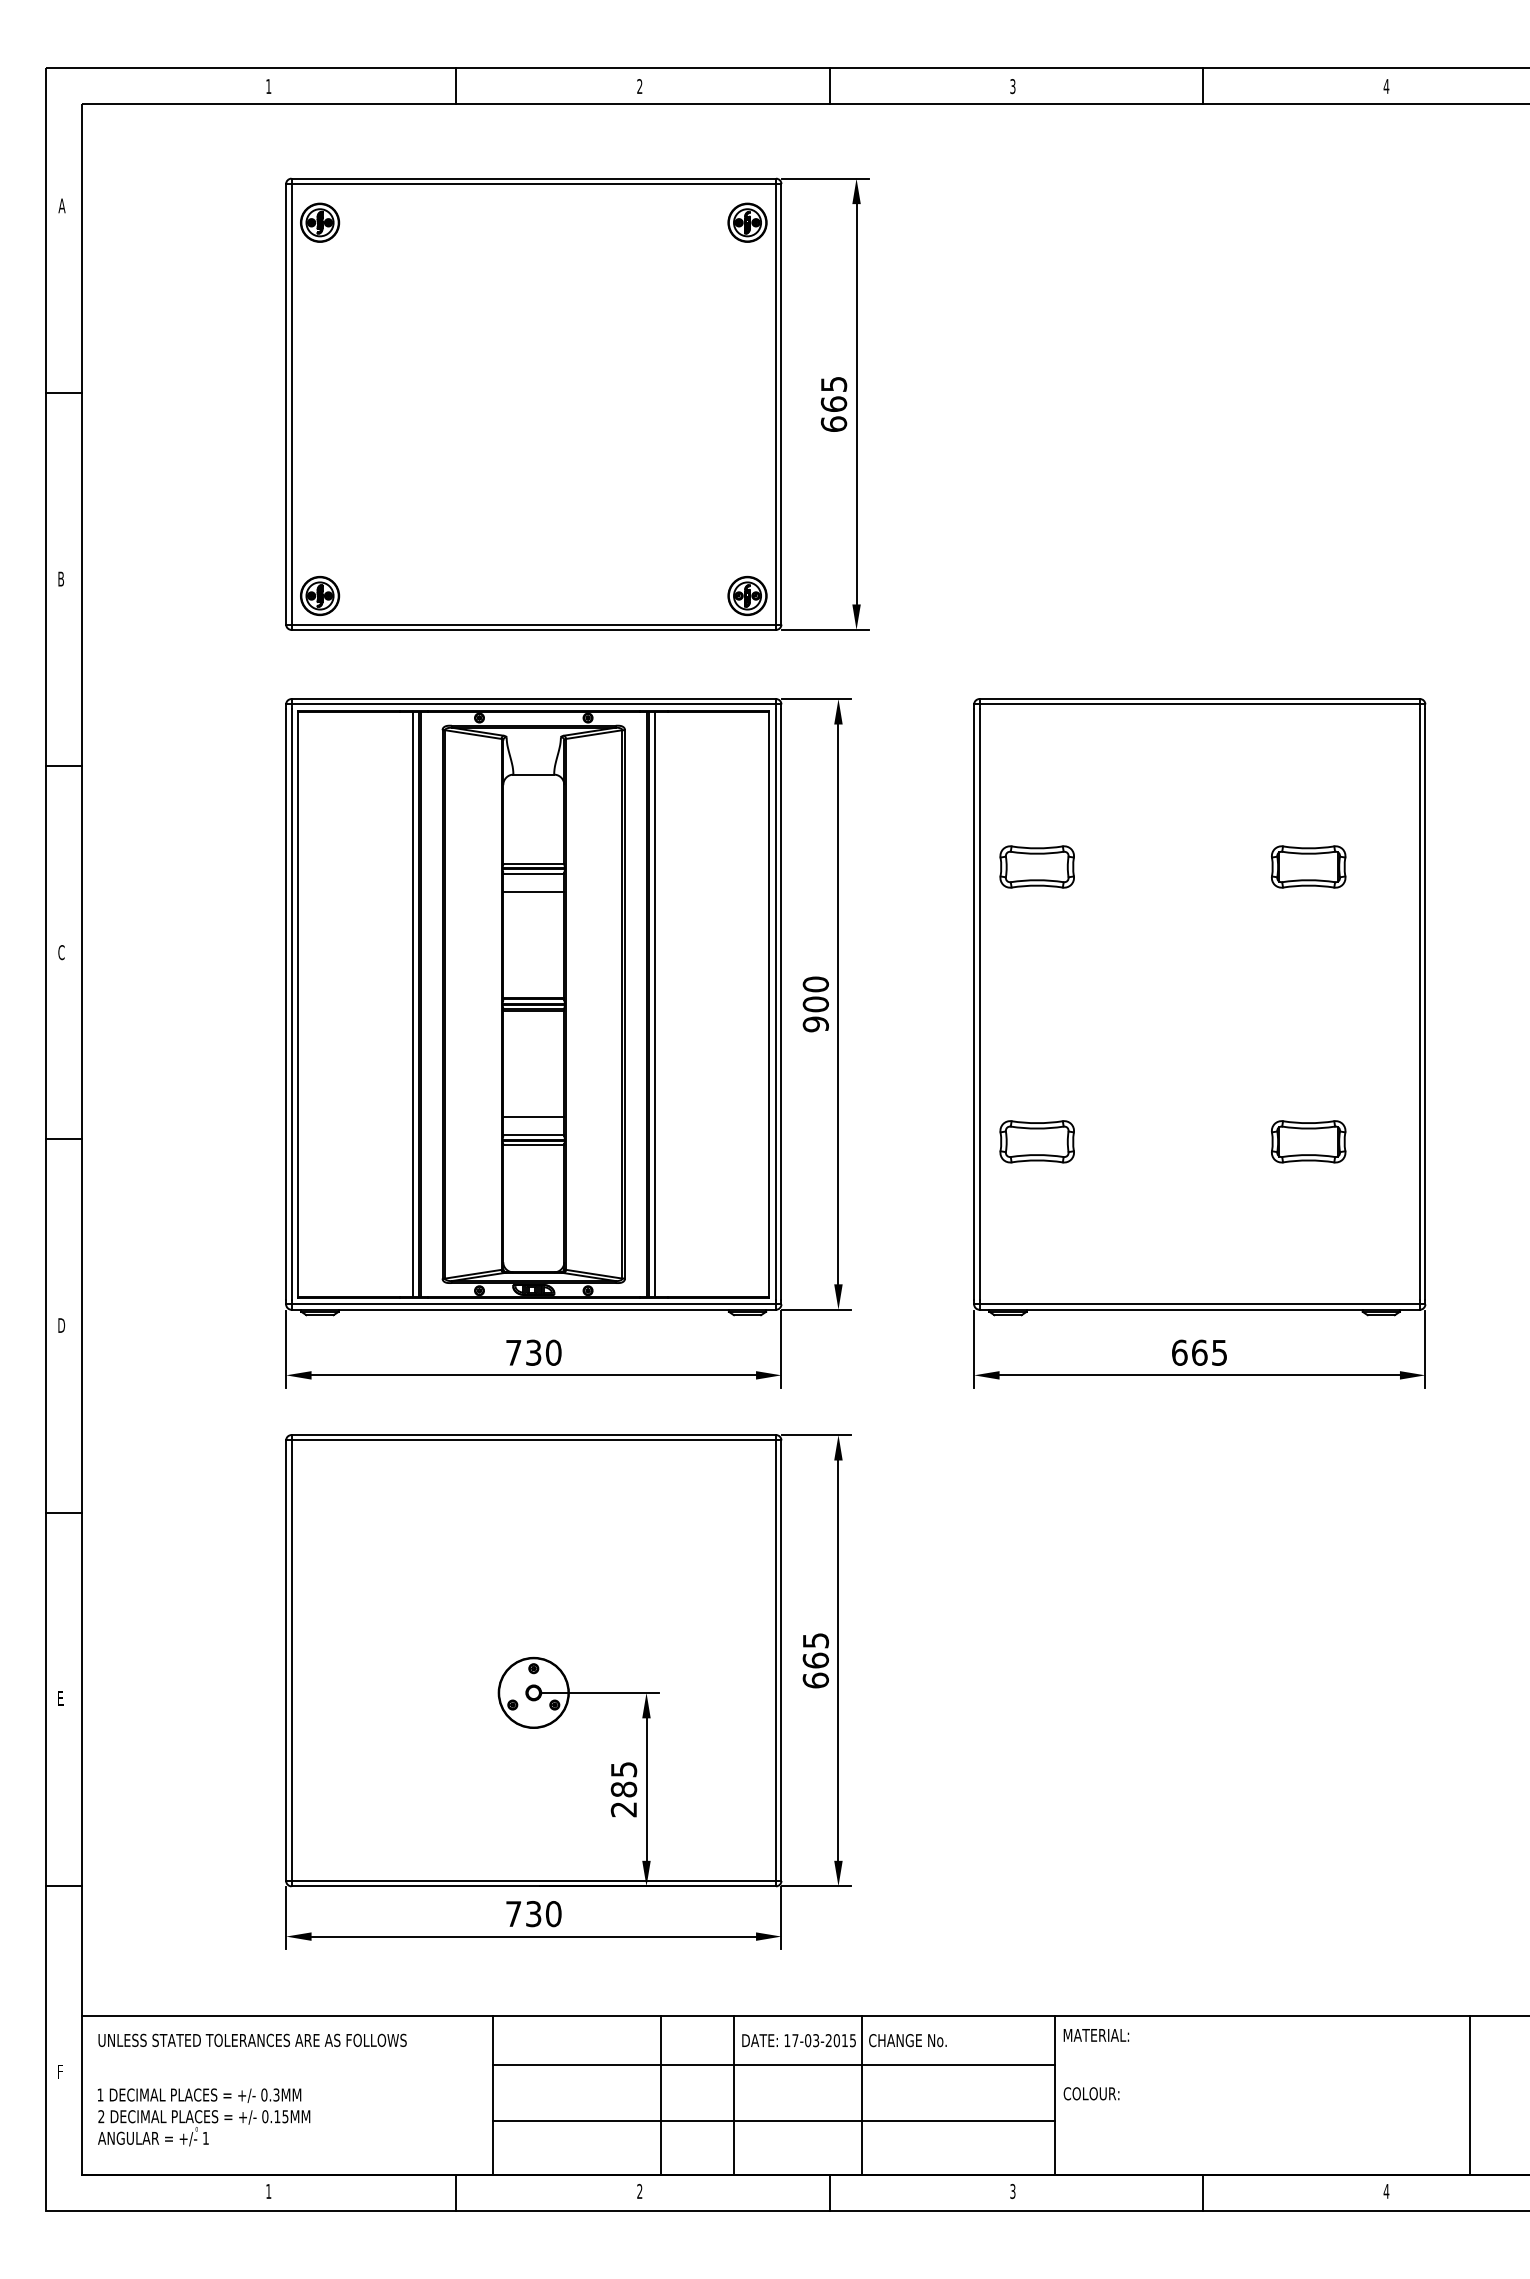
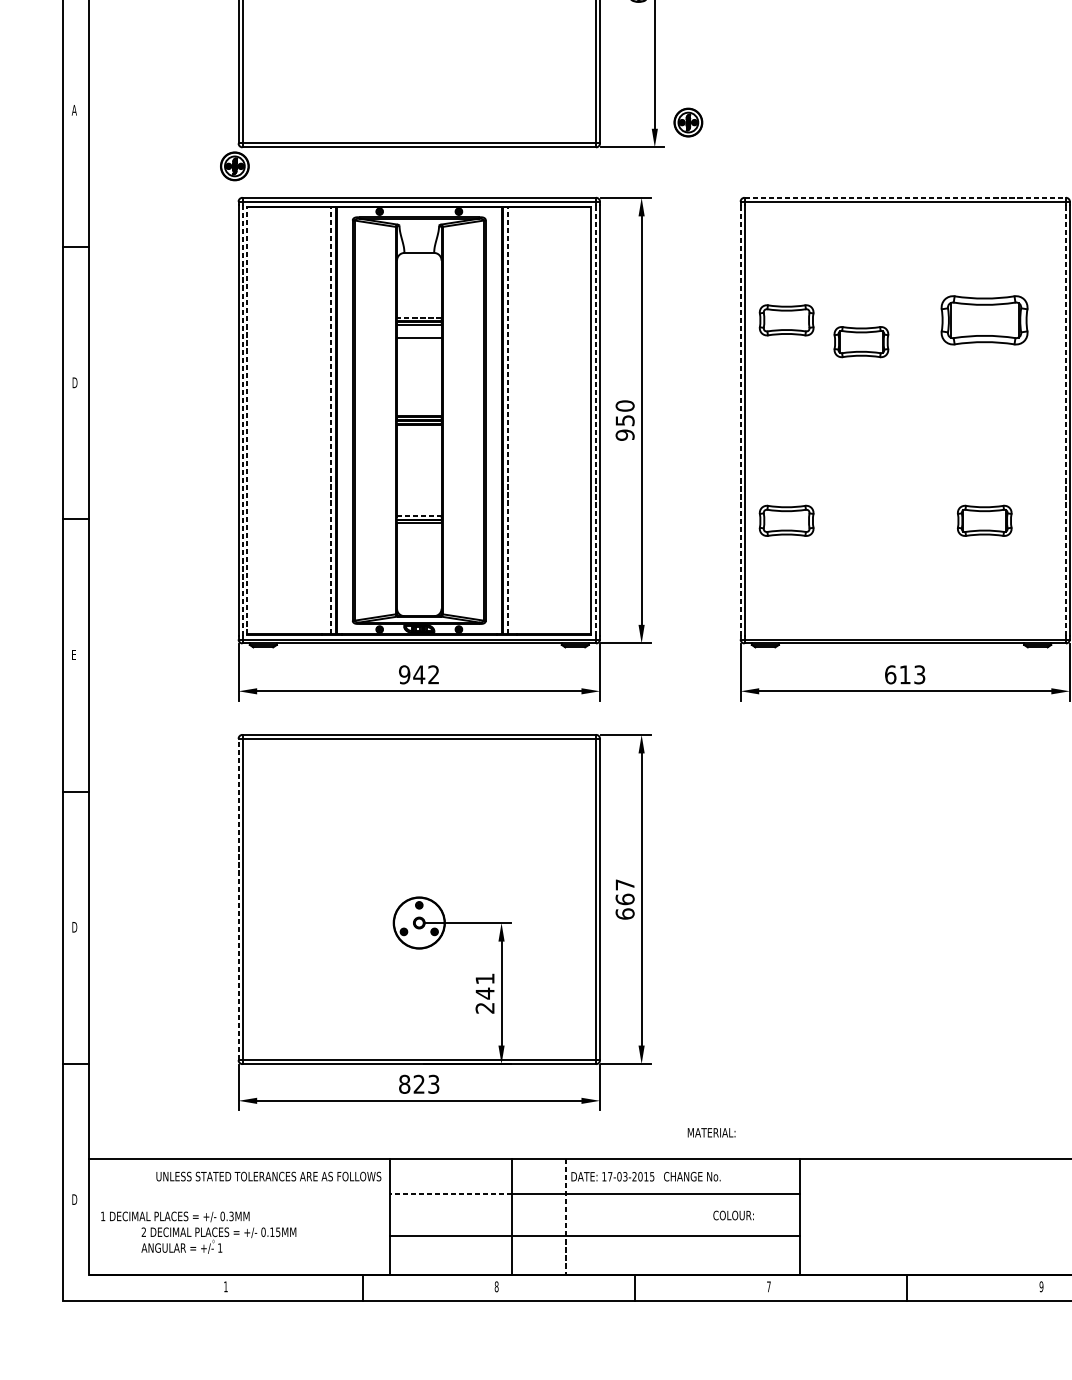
text: (60, 578) -> (73, 109), B -> A
part: (320, 595) -> (235, 166), moved
part: (747, 595) -> (688, 122), moved
line: (1200, 699) -> (905, 198), solid -> dashed
line: (533, 863) -> (419, 317), solid -> dashed
part: (1308, 866) -> (984, 319), size x1.6
part: (1139, 896) -> (861, 341), added
text: (61, 952) -> (74, 382), C -> D
line: (298, 1003) -> (247, 419), solid -> dashed
line: (412, 1003) -> (330, 419), solid -> dashed
line: (655, 1003) -> (508, 419), solid -> dashed
line: (776, 1003) -> (596, 419), solid -> dashed
line: (974, 1003) -> (740, 419), solid -> dashed
line: (1419, 1003) -> (1065, 419), solid -> dashed
line: (291, 1004) -> (242, 420), solid -> dashed
text: (815, 1004) -> (624, 420), 900 -> 950
line: (533, 1117) -> (419, 503), removed
line: (533, 1135) -> (419, 516), solid -> dashed
text: (61, 1325) -> (74, 654), D -> E
text: (533, 1352) -> (419, 674), 730 -> 942
text: (1209, 1352) -> (912, 674), 665 -> 613
text: (816, 1640) -> (625, 884), 665 -> 667
line: (286, 1660) -> (238, 899), solid -> dashed
text: (61, 1698) -> (74, 927), E -> D
text: (623, 1779) -> (484, 986), 285 -> 241
text: (533, 1914) -> (419, 1084), 730 -> 823
text: (1096, 2035) -> (711, 1132), moved
text: (252, 2039) -> (268, 1175), moved
line: (577, 2064) -> (451, 1194), solid -> dashed
text: (61, 2071) -> (74, 1199), F -> D
text: (1091, 2093) -> (733, 1215), moved
line: (861, 2095) -> (658, 1216), removed
line: (734, 2096) -> (565, 1217), solid -> dashed
text: (204, 2128) -> (219, 1240), moved
text: (1386, 2190) -> (1041, 1286), 4 -> 9
text: (639, 2191) -> (496, 1286), 2 -> 8
text: (1012, 2191) -> (768, 1286), 3 -> 7

